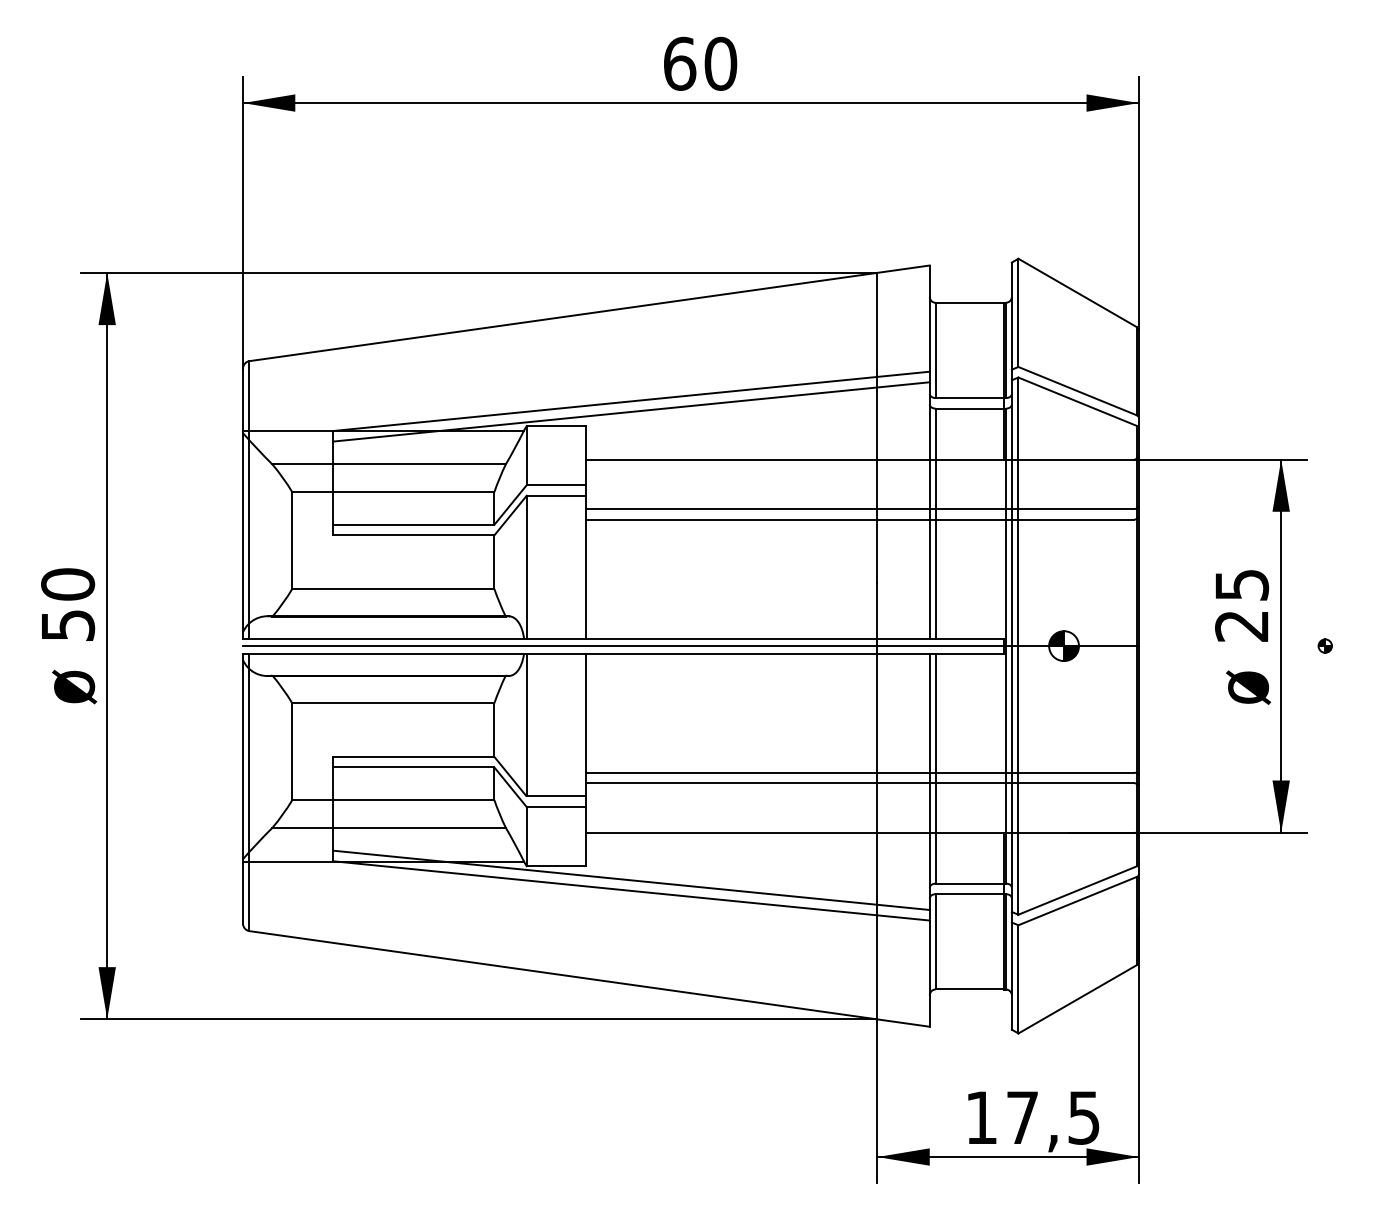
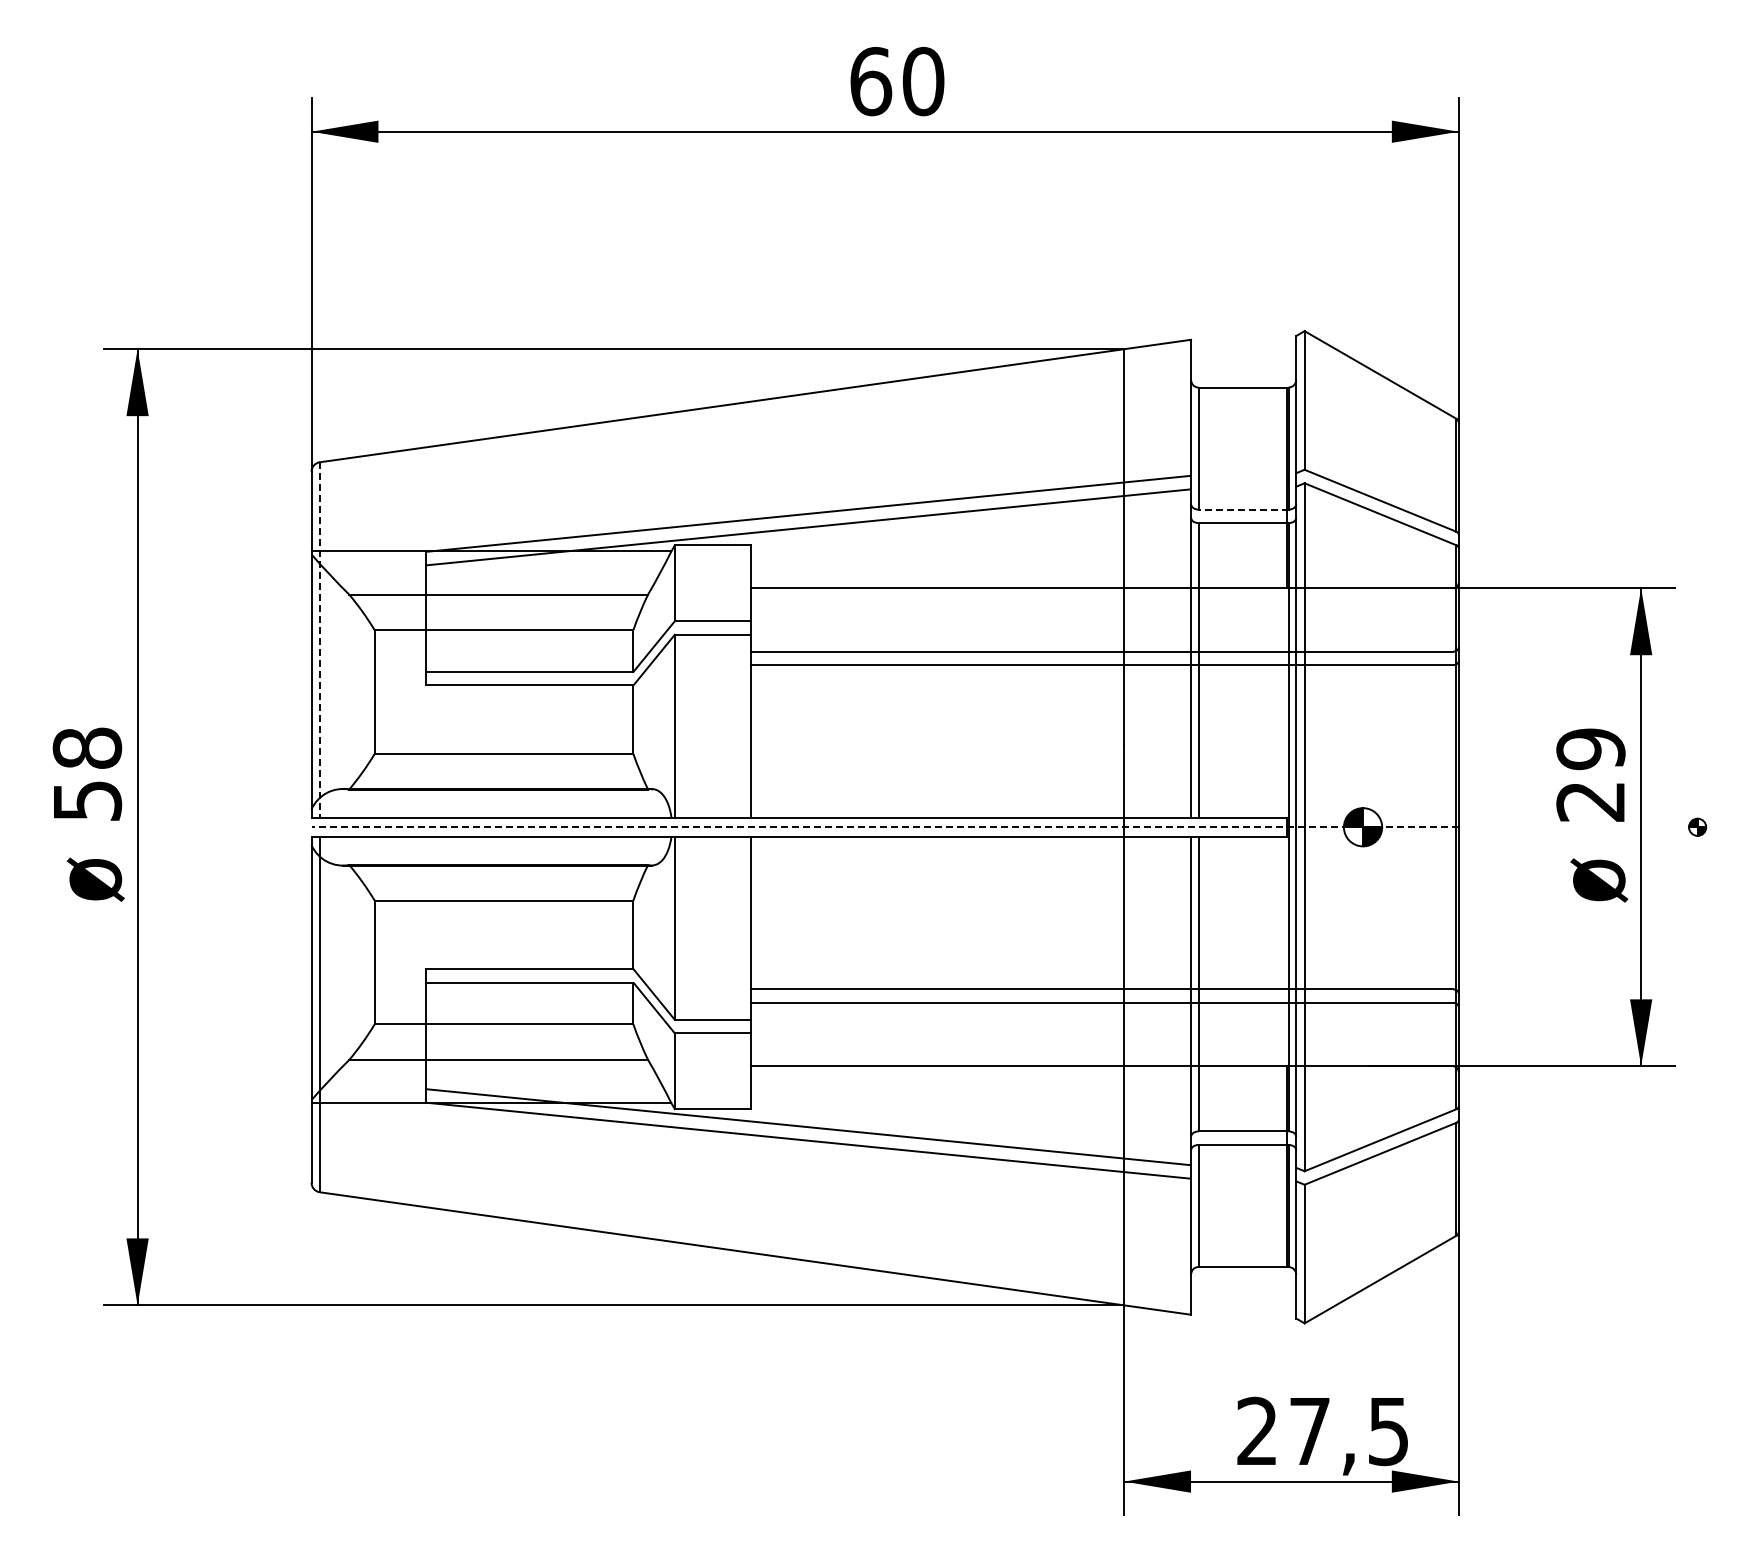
line: (970, 398) -> (1243, 509), solid -> dashed
line: (249, 500) -> (319, 640), solid -> dashed
text: (68, 584) -> (87, 748), 50 -> 58
text: (1241, 585) -> (1590, 749), 25 -> 29
line: (691, 646) -> (885, 827), solid -> dashed
text: (980, 1117) -> (1256, 1430), 17,5 -> 27,5

